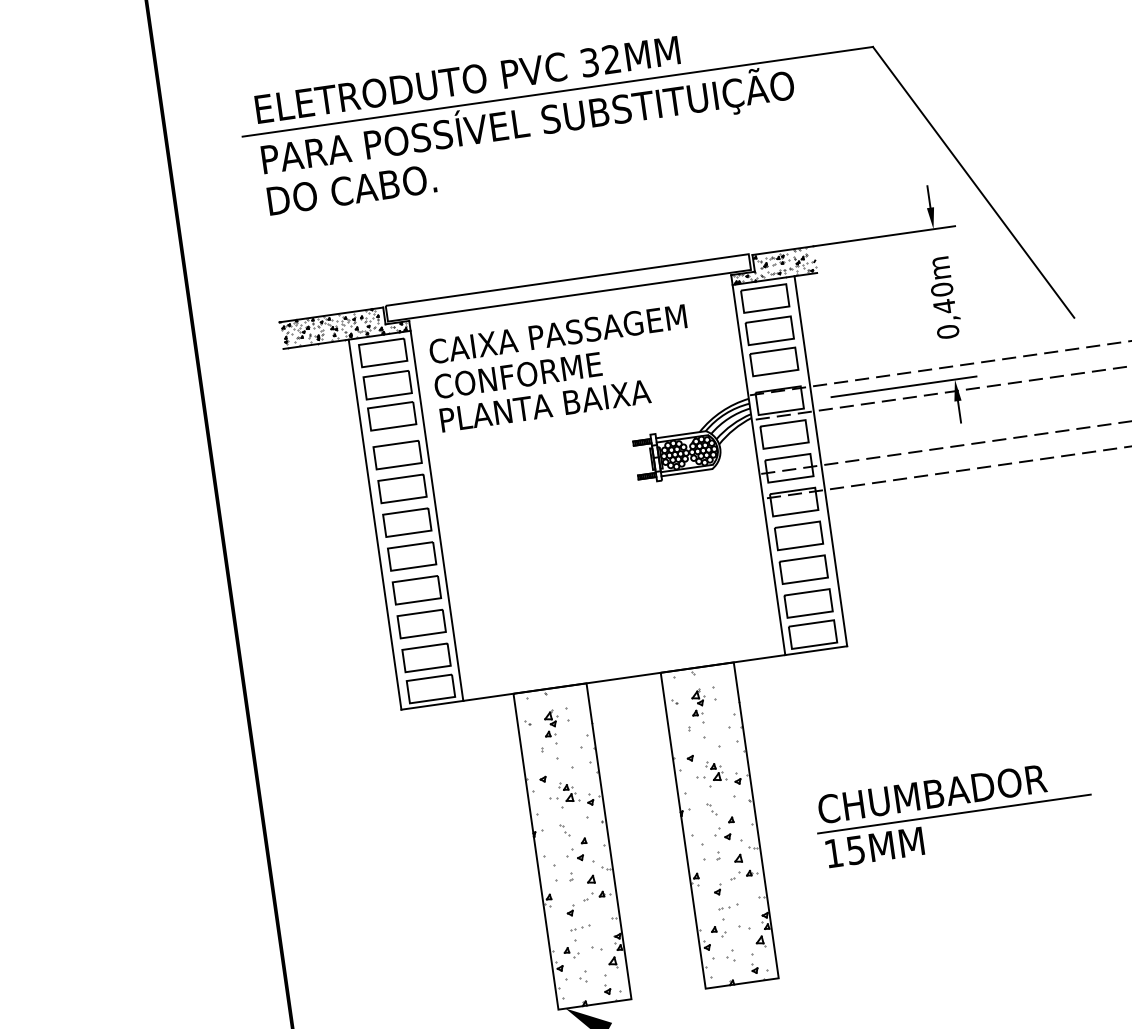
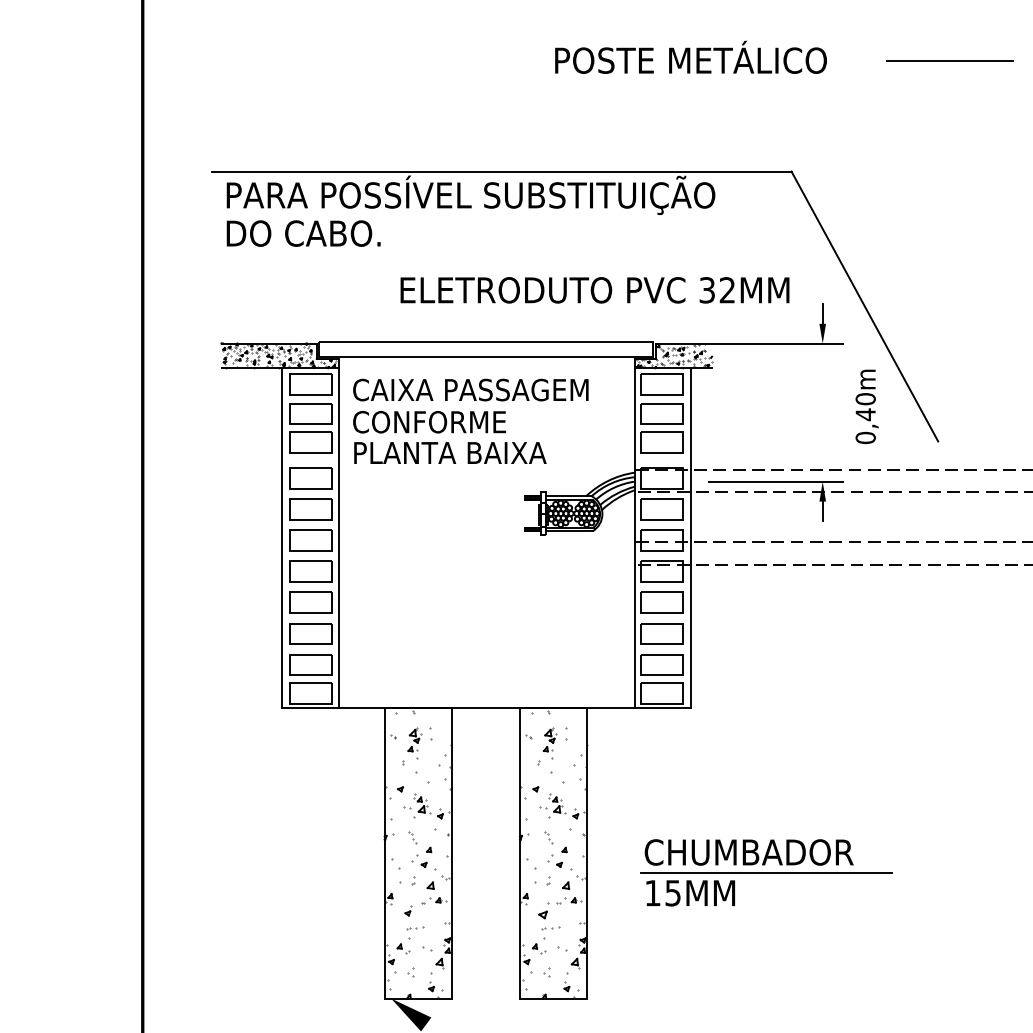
text: (467, 80) -> (594, 290), moved
text: (944, 297) -> (866, 406), moved
part: (717, 889) -> (543, 910), size x1.6

